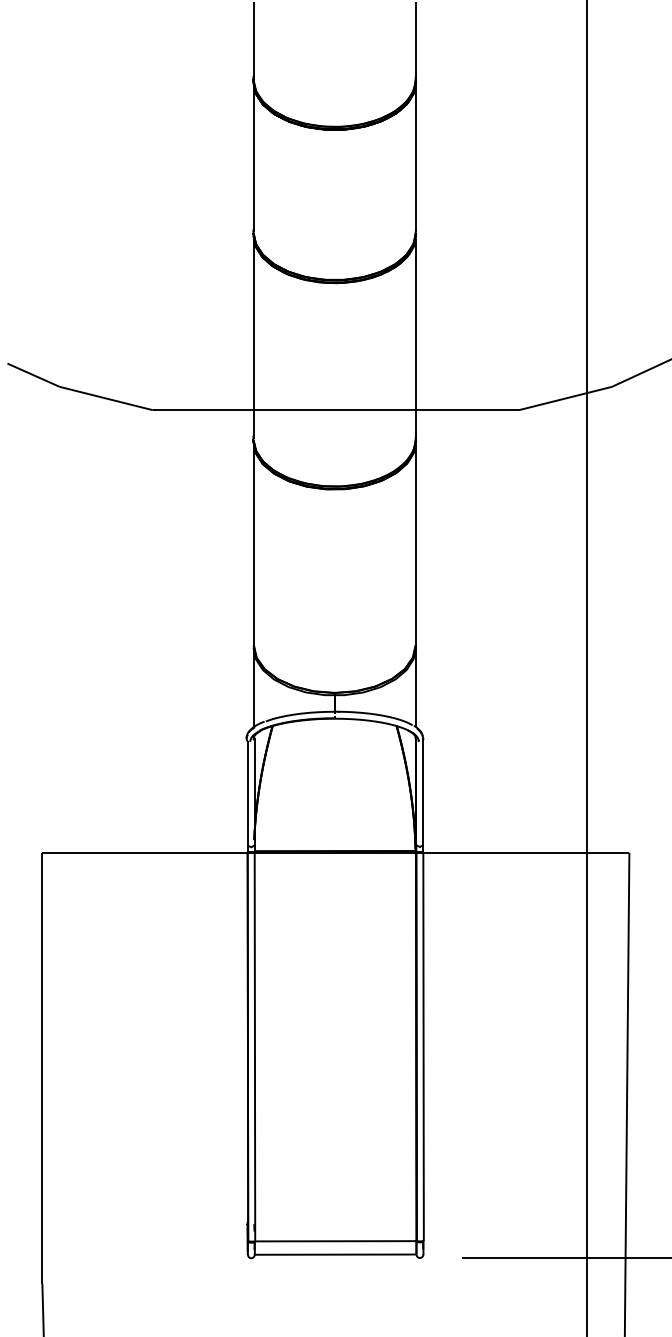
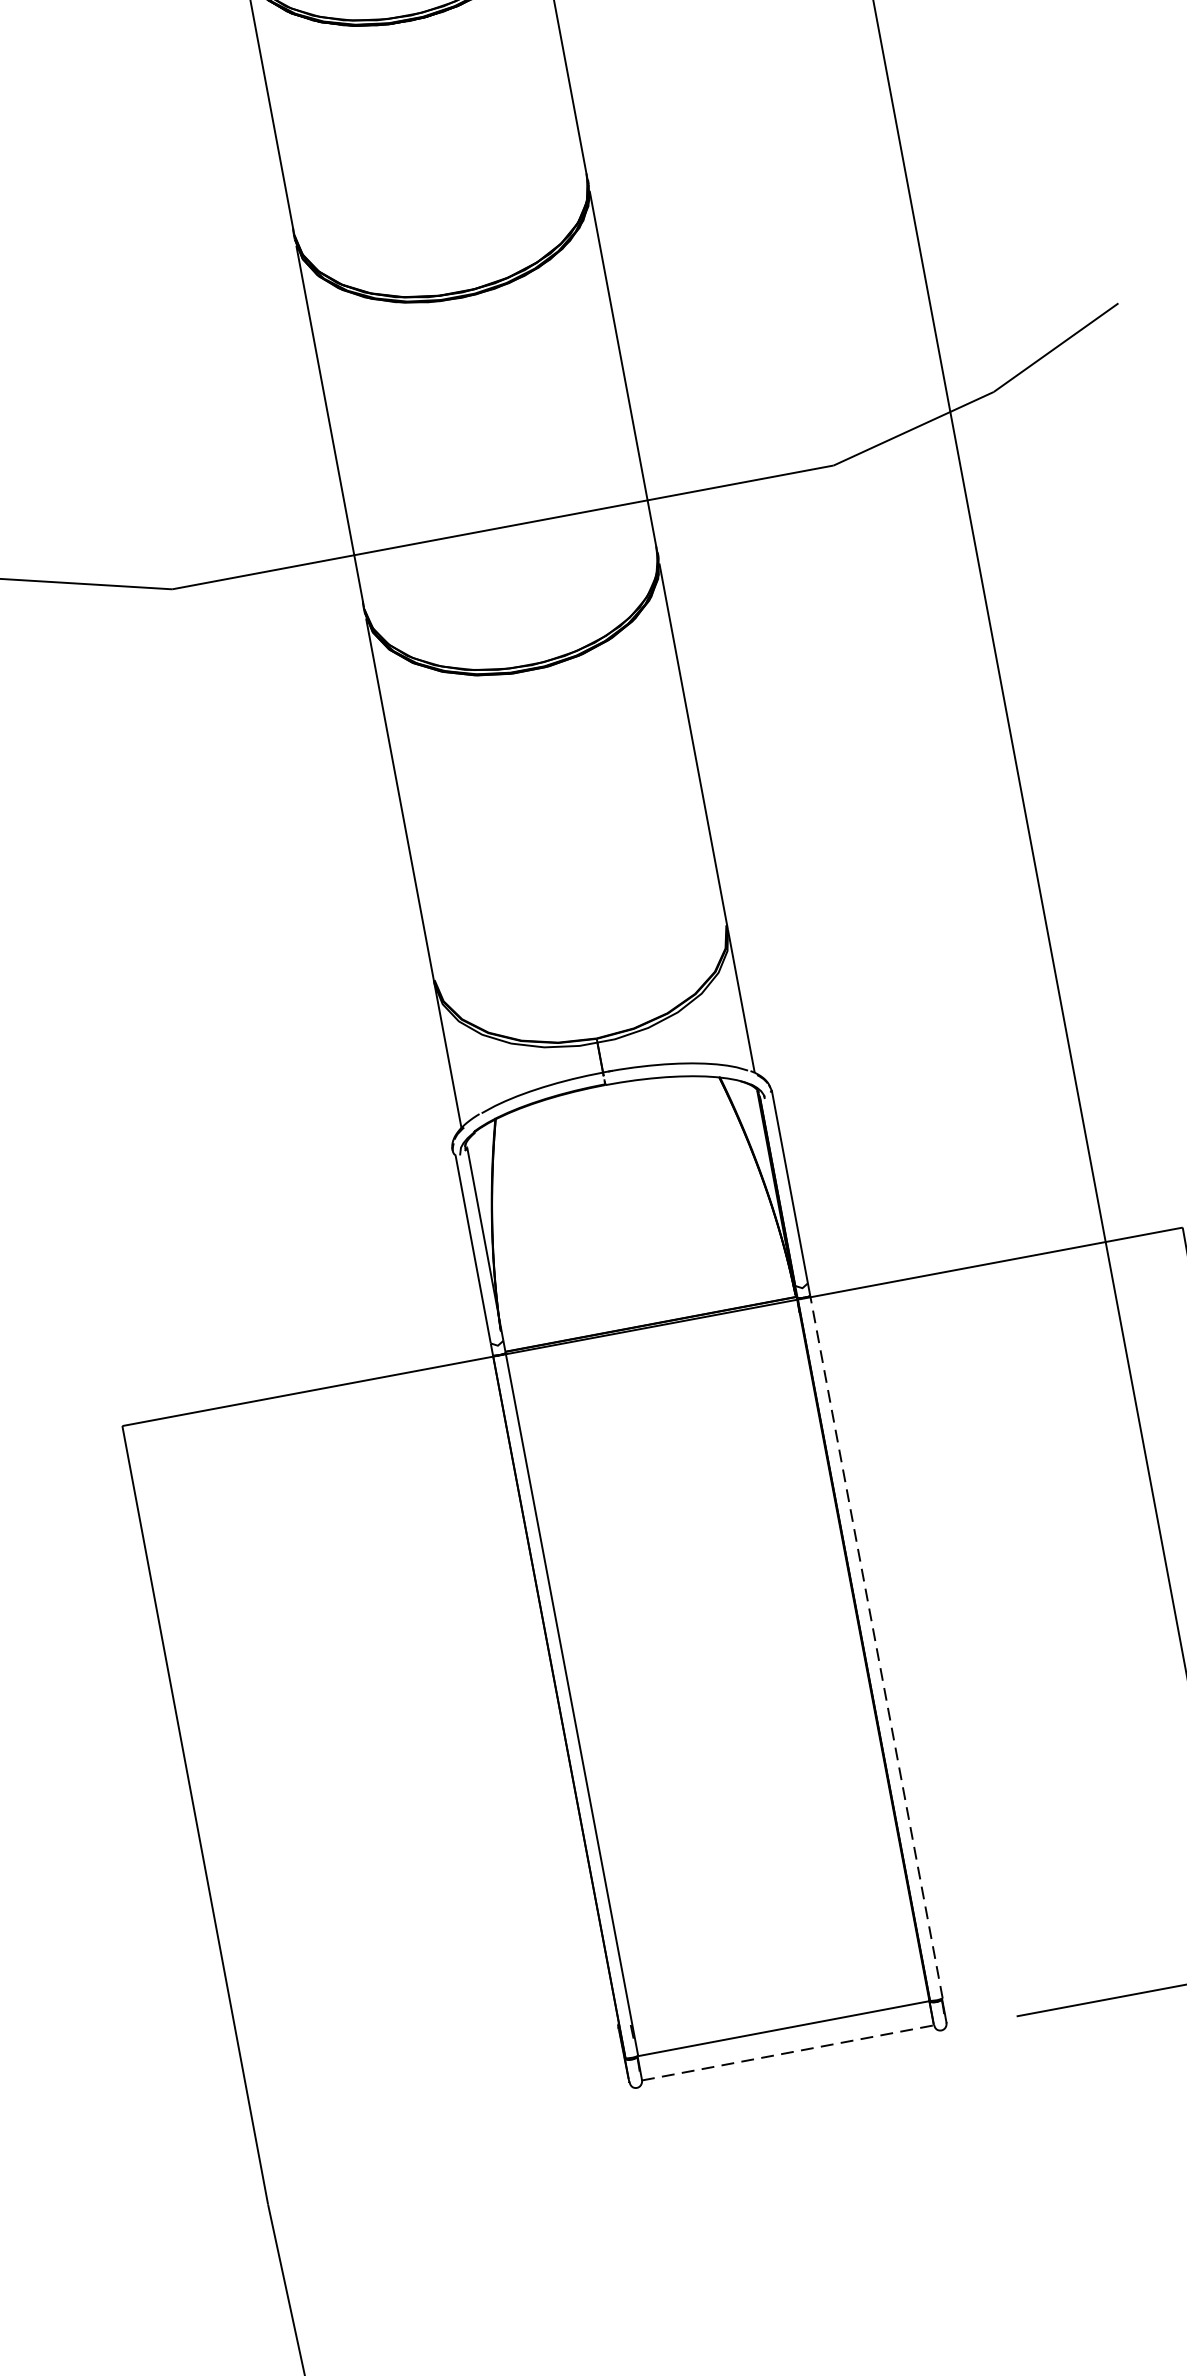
line: (423, 1046) -> (876, 1647), solid -> dashed
line: (335, 1254) -> (787, 2052), solid -> dashed

